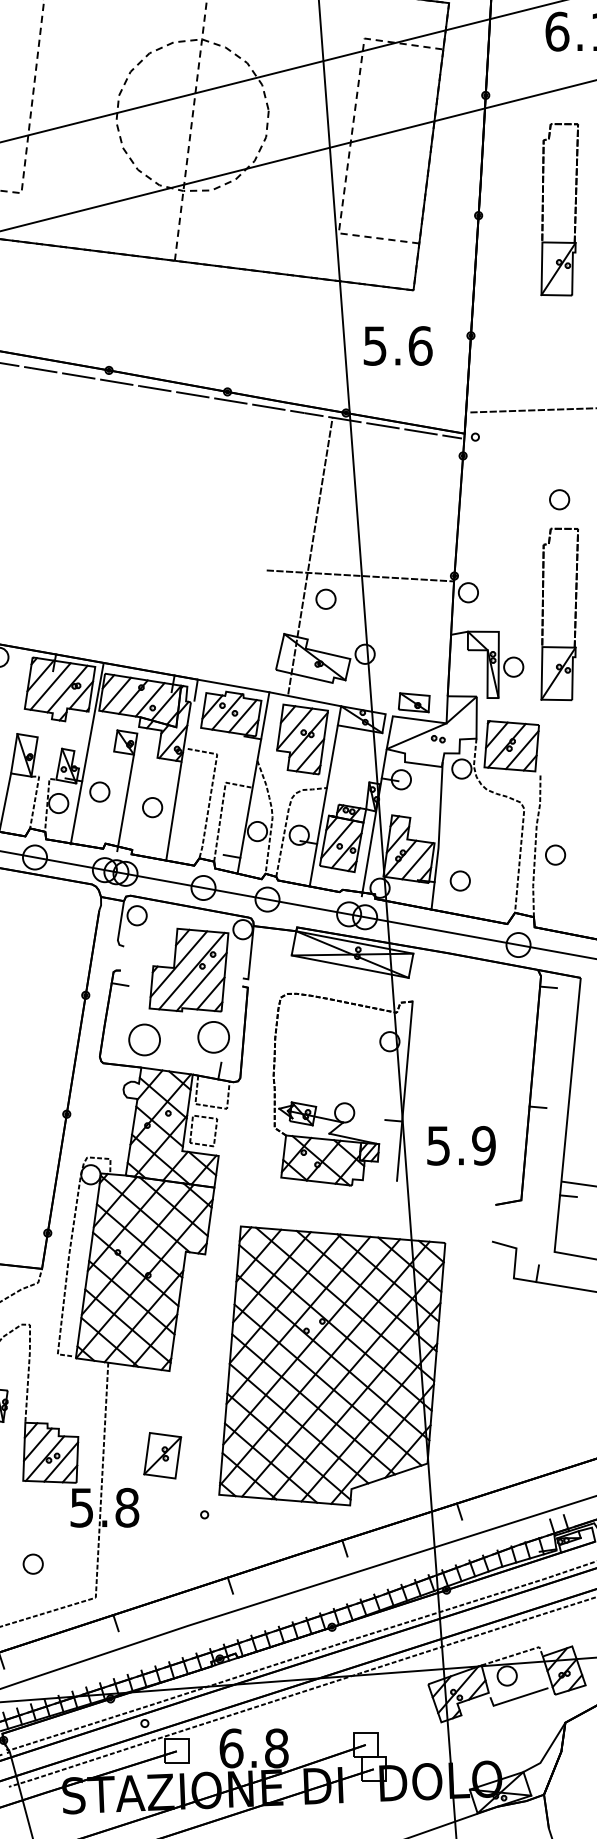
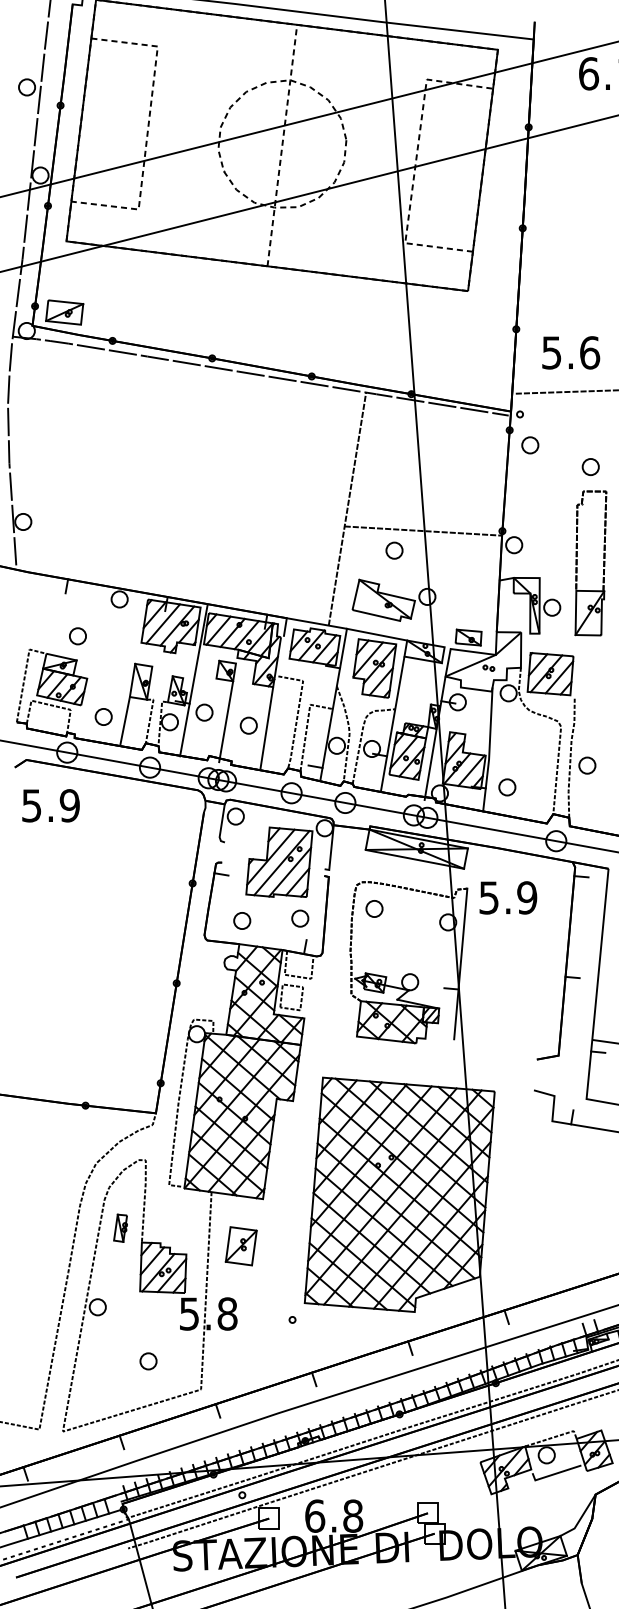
part: (543, 209) -> (577, 223), removed
text: (398, 345) -> (571, 352), moved
part: (487, 474) -> (530, 445), added
line: (310, 555) -> (347, 508), moved
part: (302, 1025) -> (374, 908), added
part: (214, 1037) -> (300, 918), size x0.62
part: (145, 1039) -> (242, 920), size x0.62
text: (461, 1145) -> (508, 897), moved
part: (161, 1456) -> (240, 1246), moved

